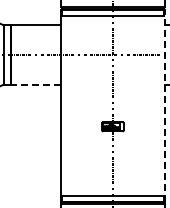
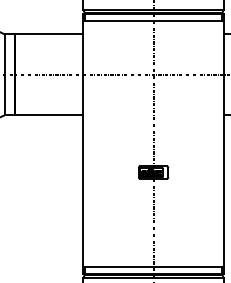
line: (35, 84) -> (48, 114), dashed -> solid
line: (164, 105) -> (223, 143), dashed -> solid

